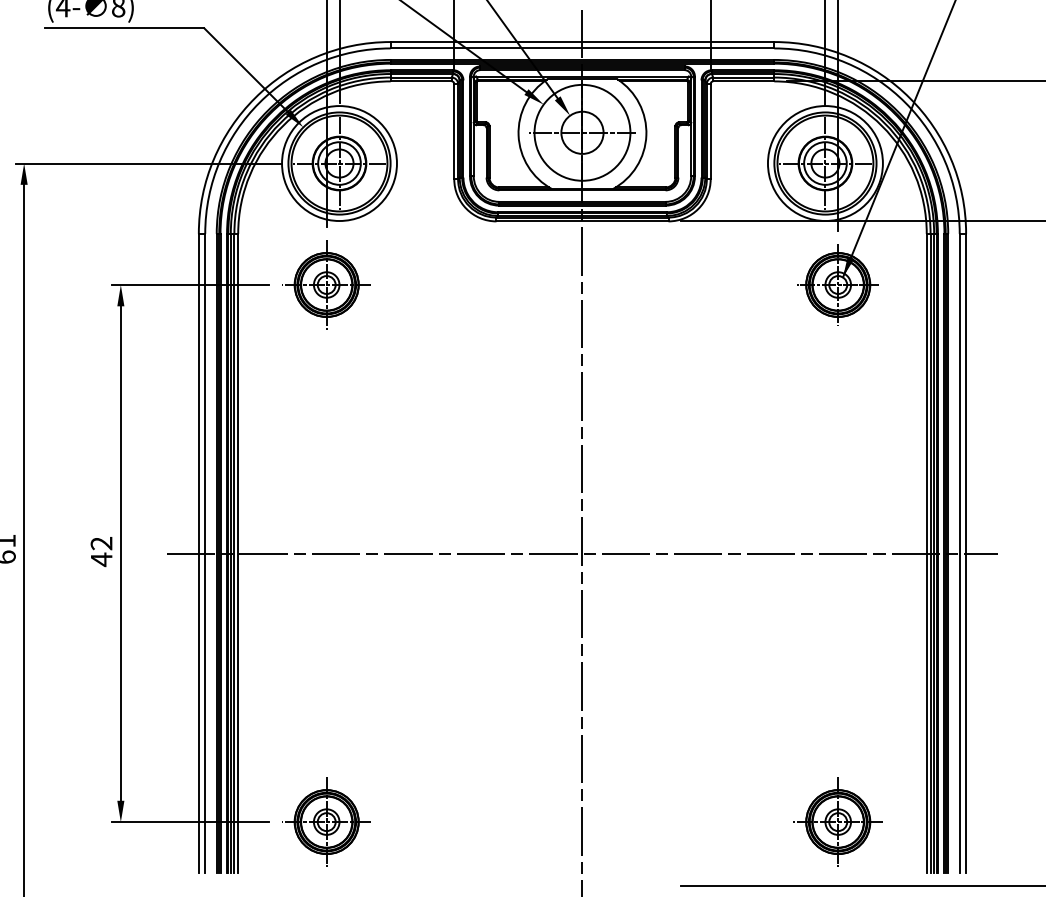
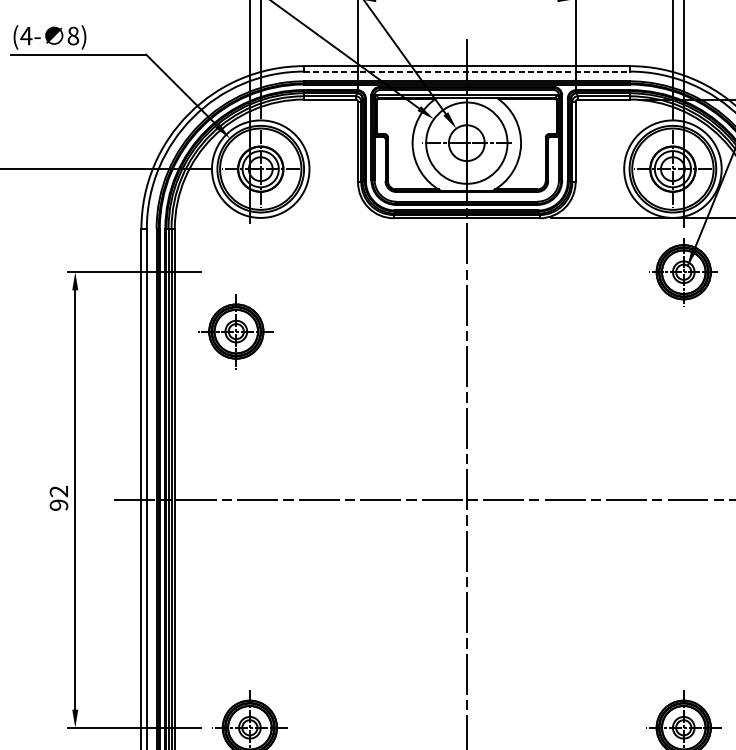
line: (582, 48) -> (466, 71), solid -> dashed
part: (326, 284) -> (236, 331), moved
text: (101, 559) -> (58, 505), 42 -> 92

